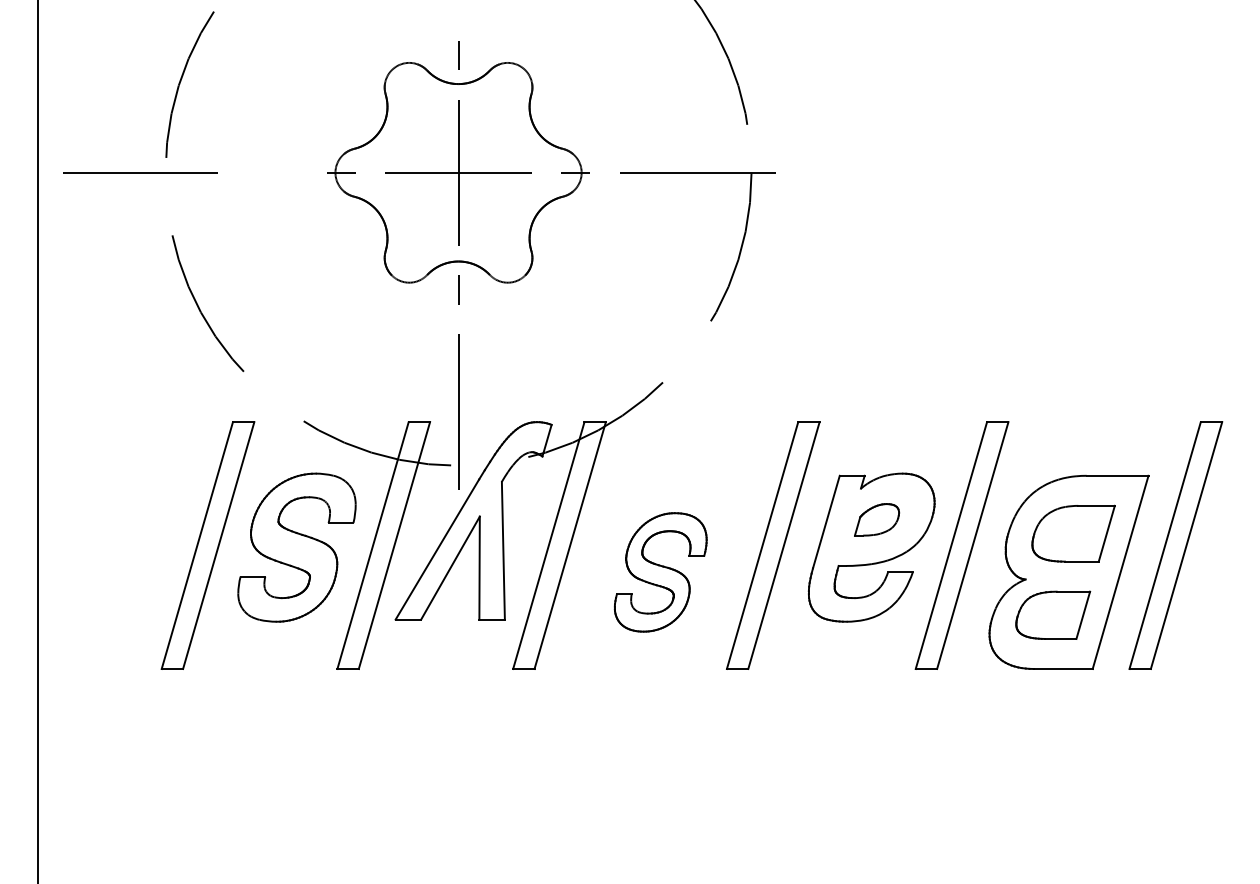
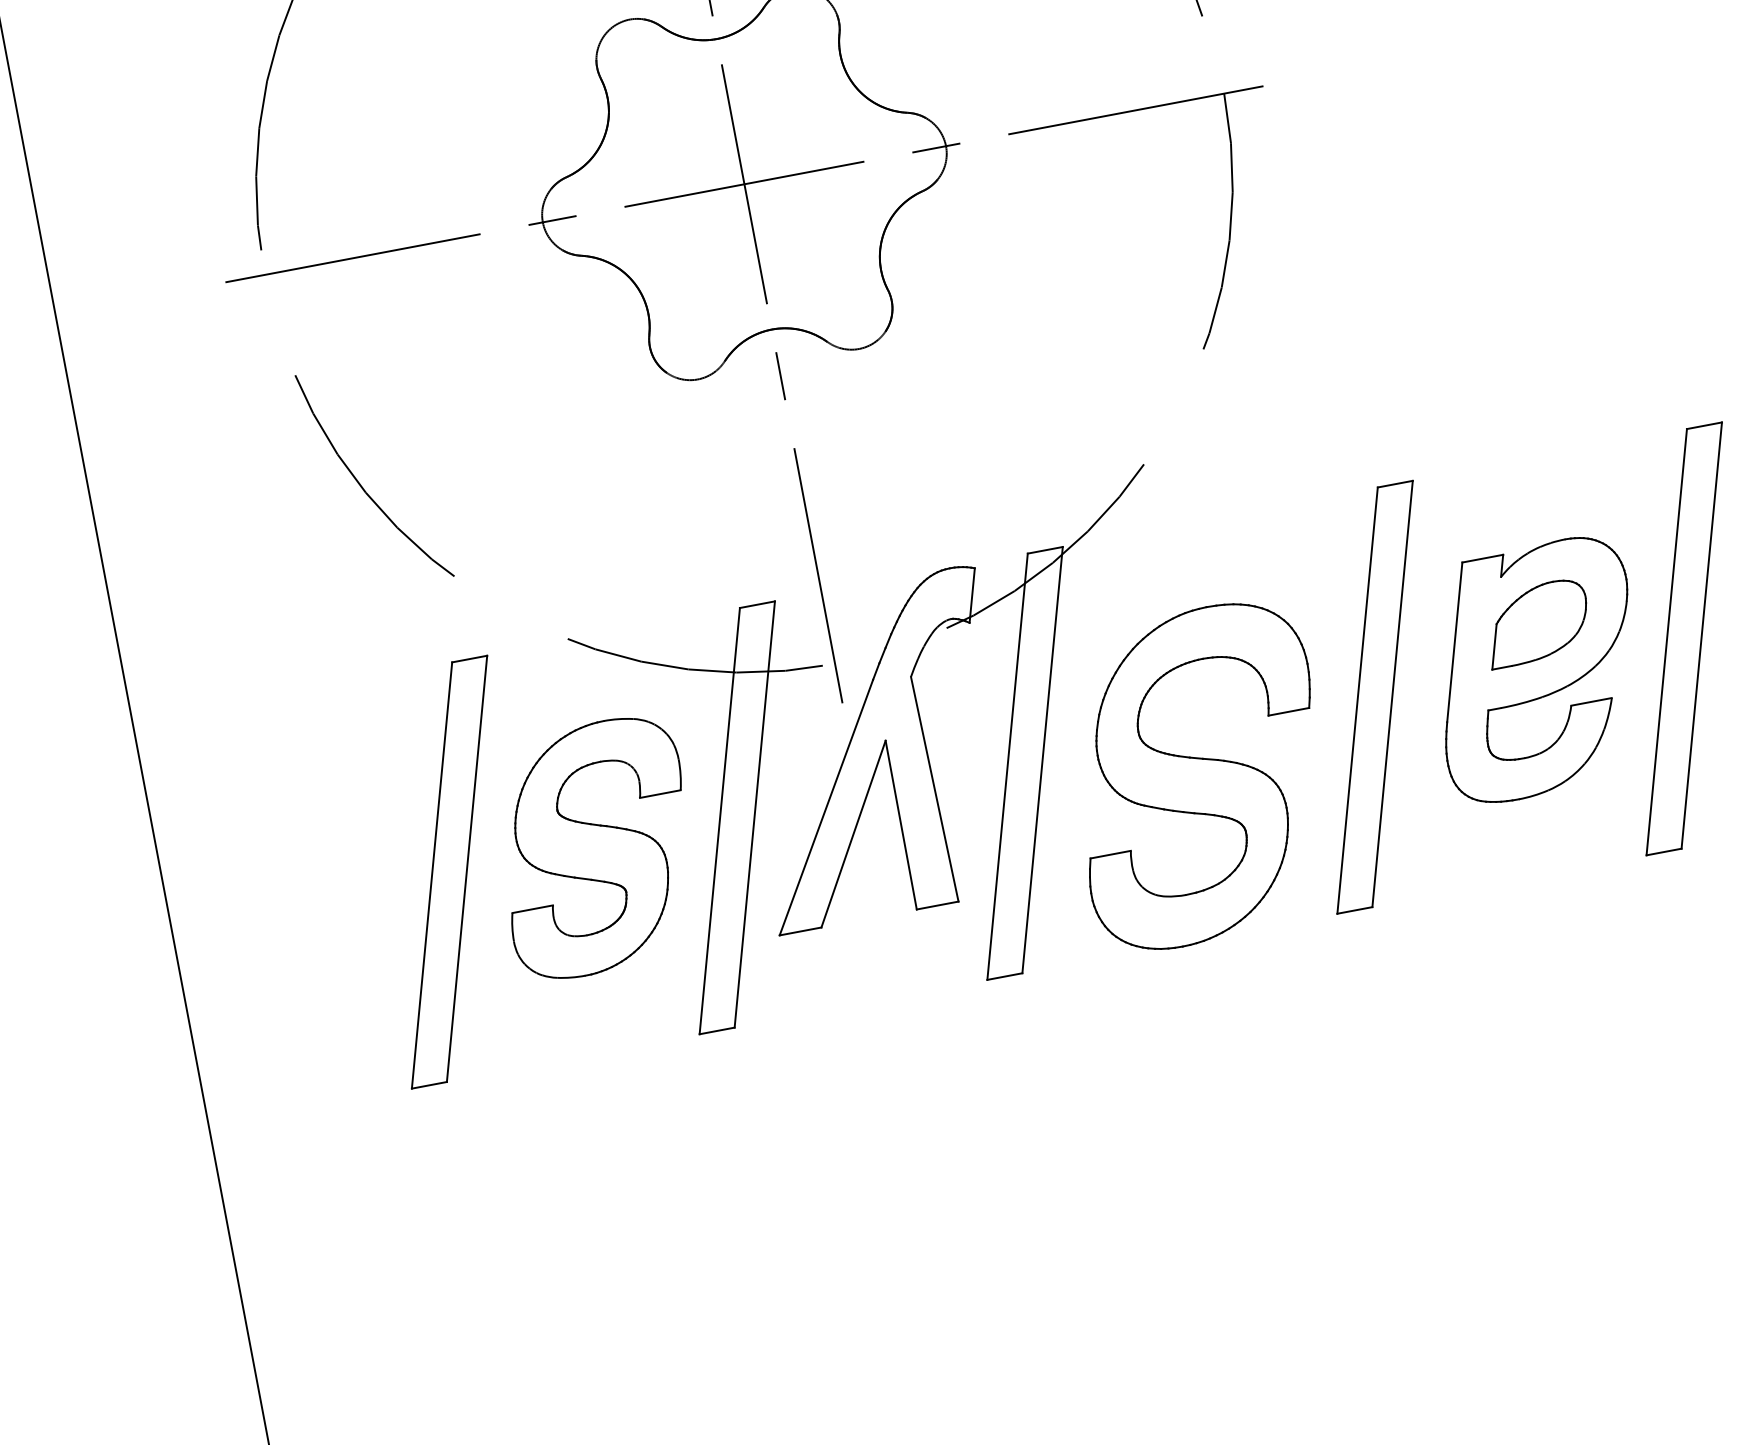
line: (140, 172) -> (352, 257), moved
part: (876, 519) -> (1536, 622), size x1.43
part: (660, 572) -> (1198, 776), size x1.67

